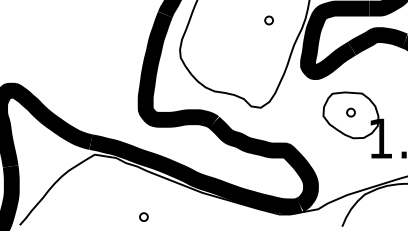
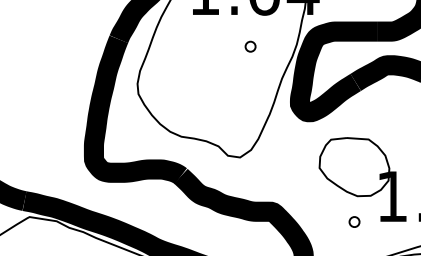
part: (350, 112) -> (353, 221), moved

